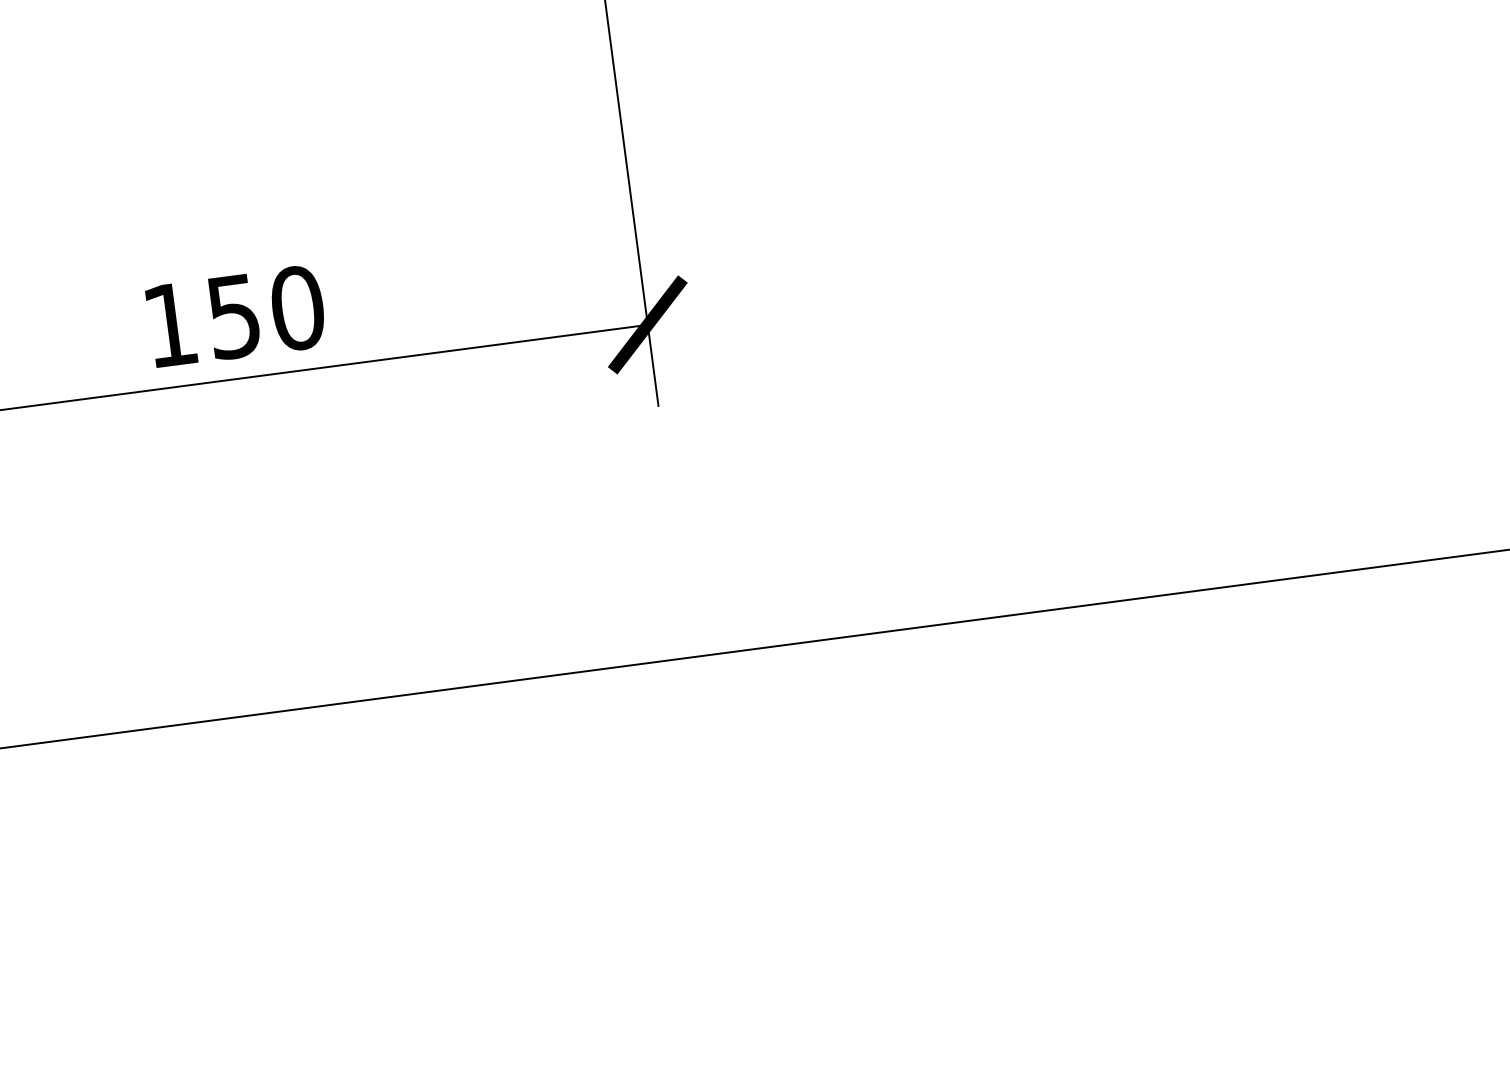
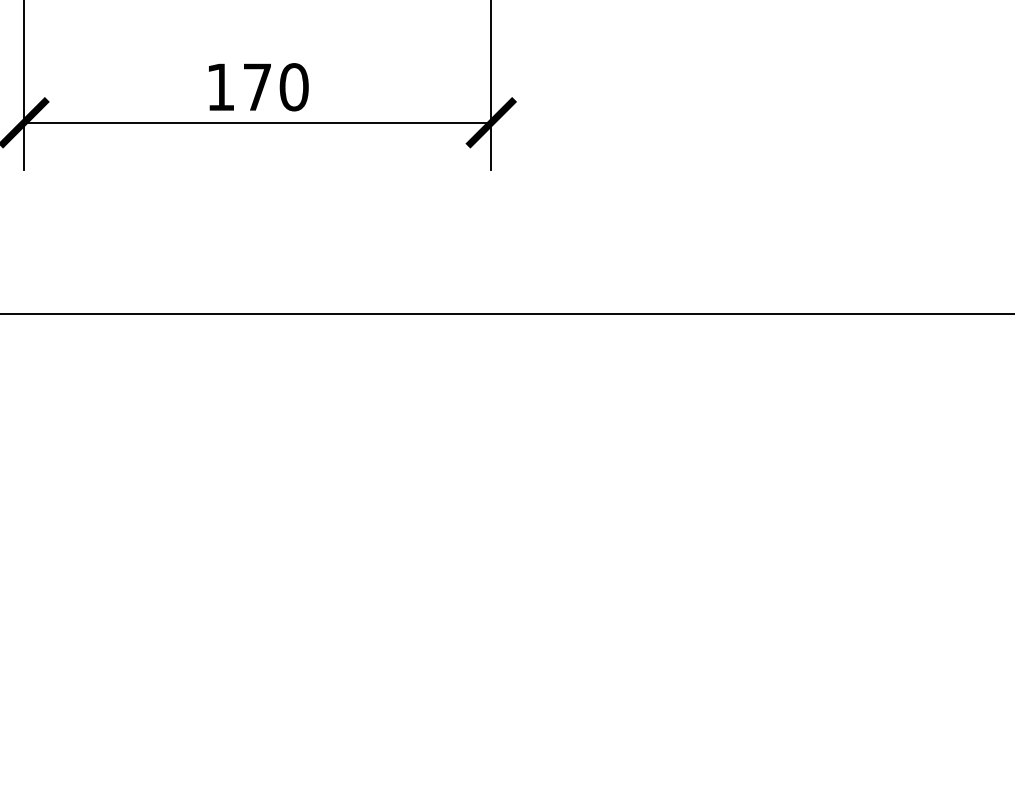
text: (232, 317) -> (256, 87), 150 -> 170

